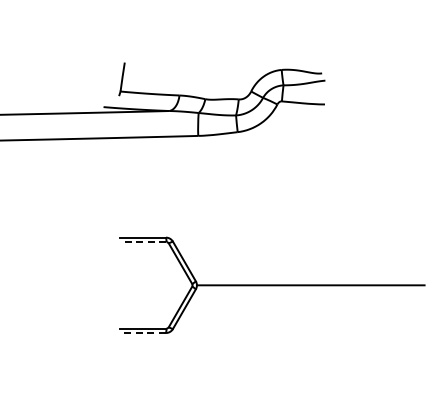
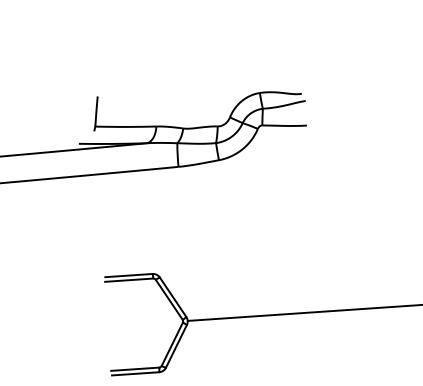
line: (142, 242) -> (128, 280), dashed -> solid
line: (143, 333) -> (135, 374), dashed -> solid

